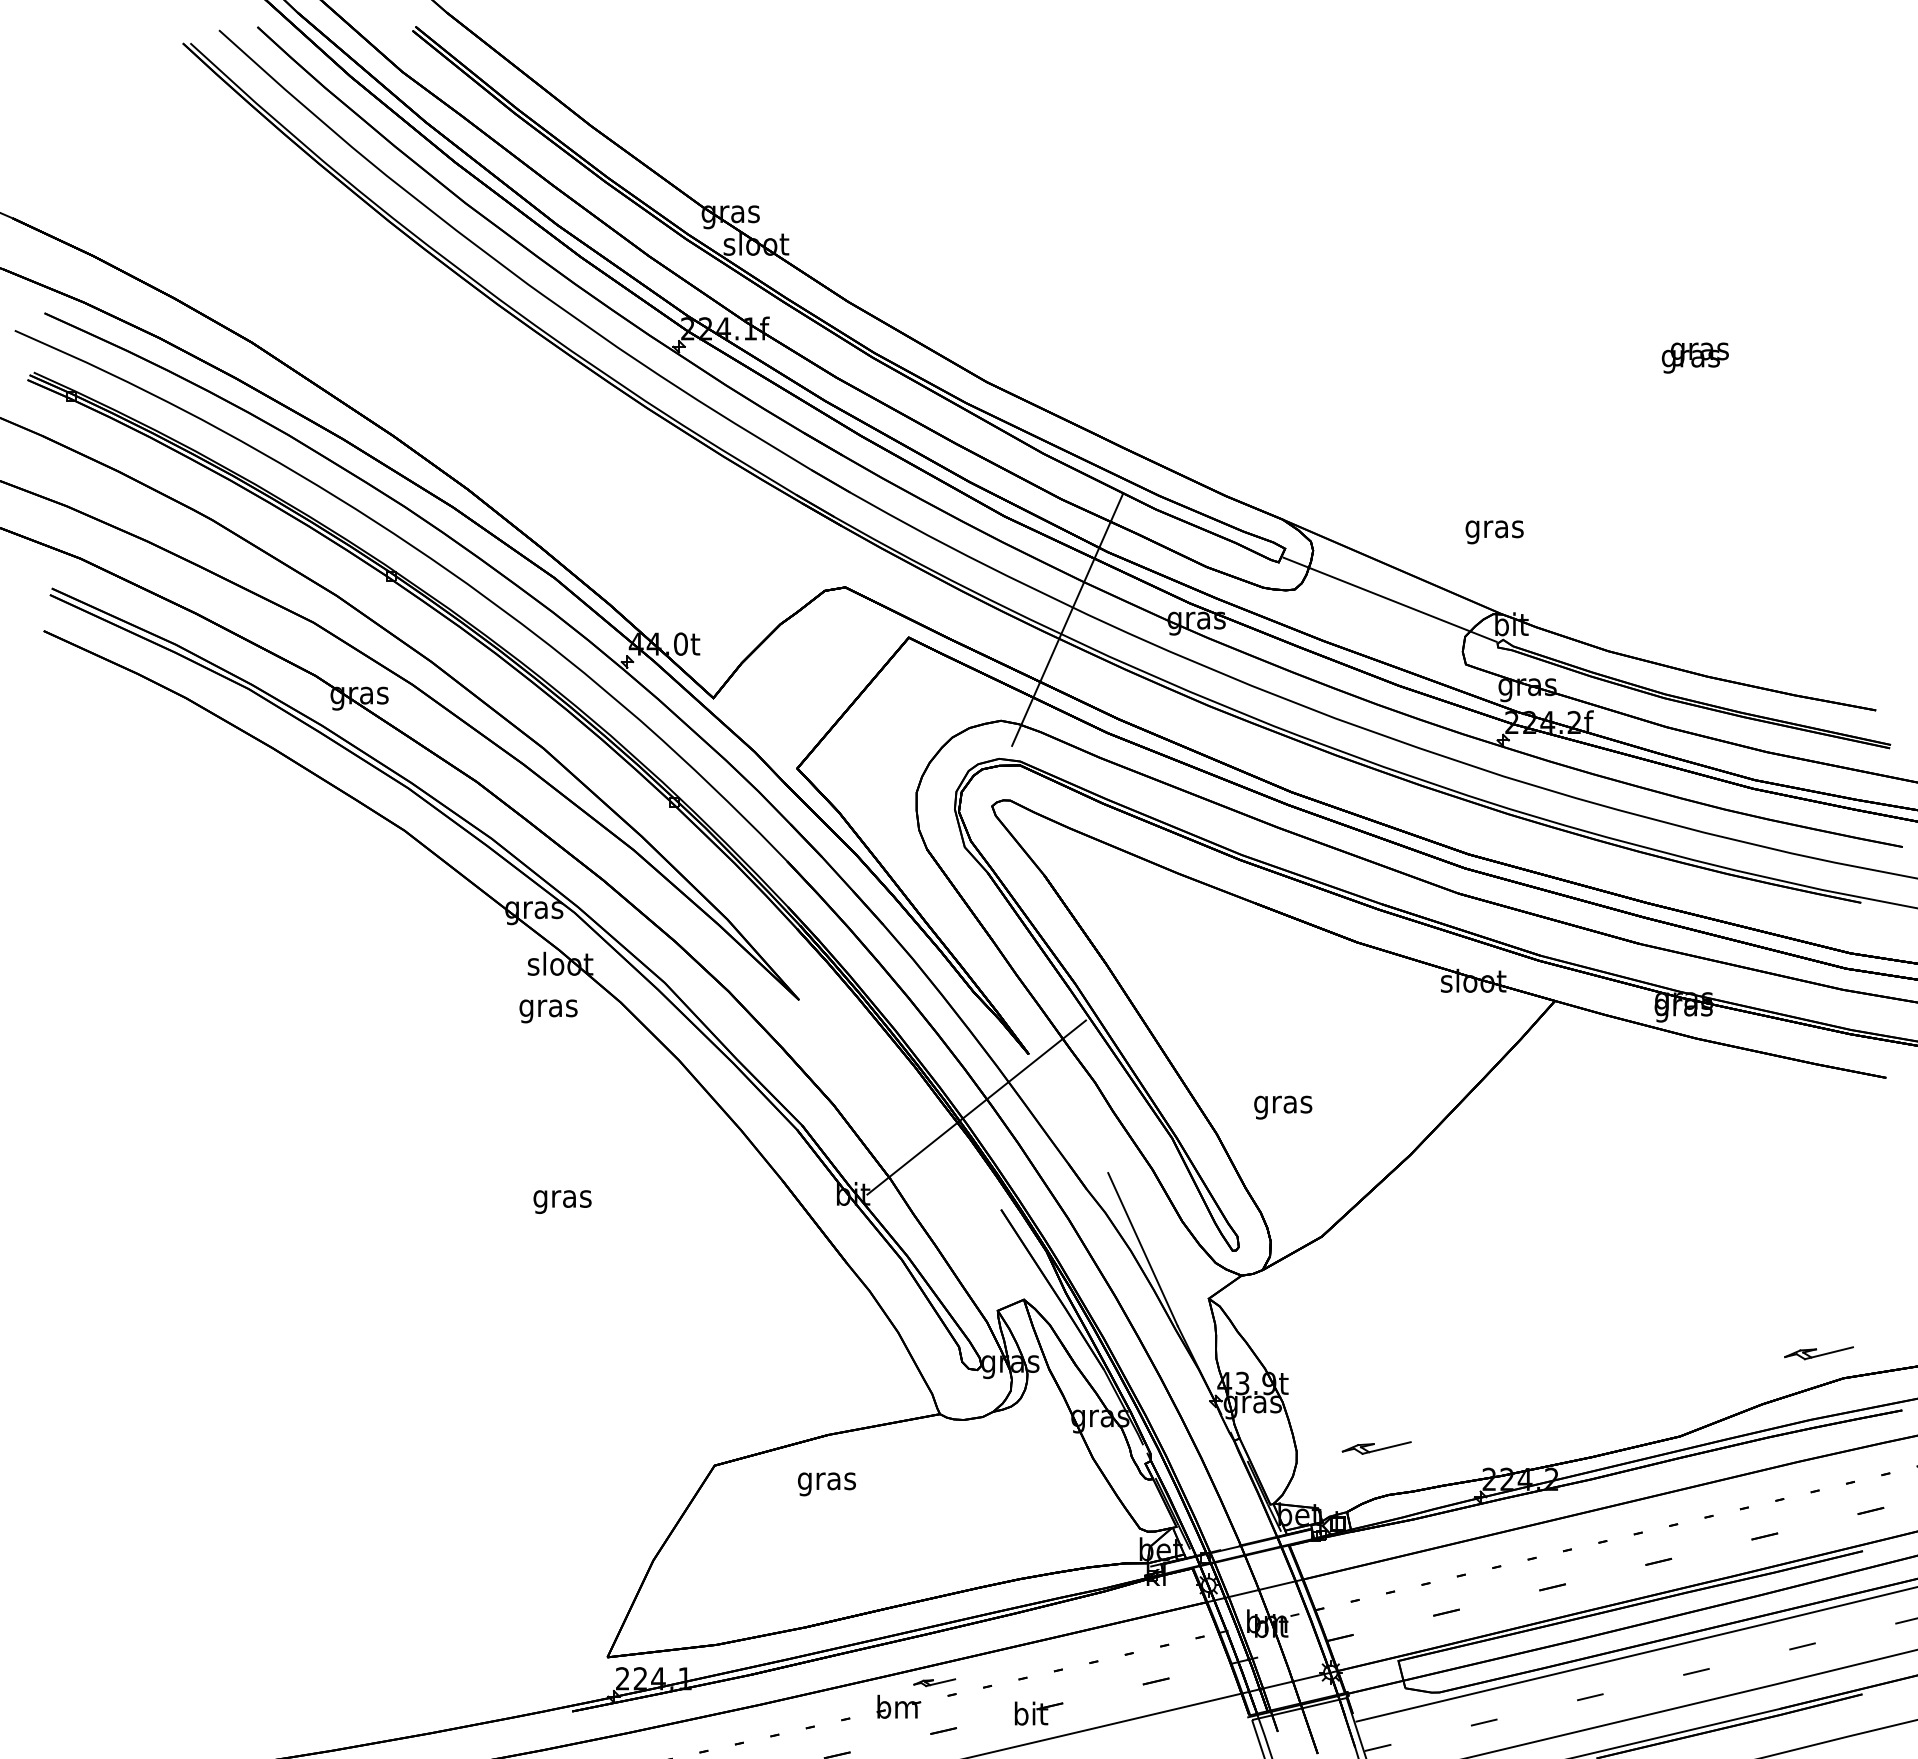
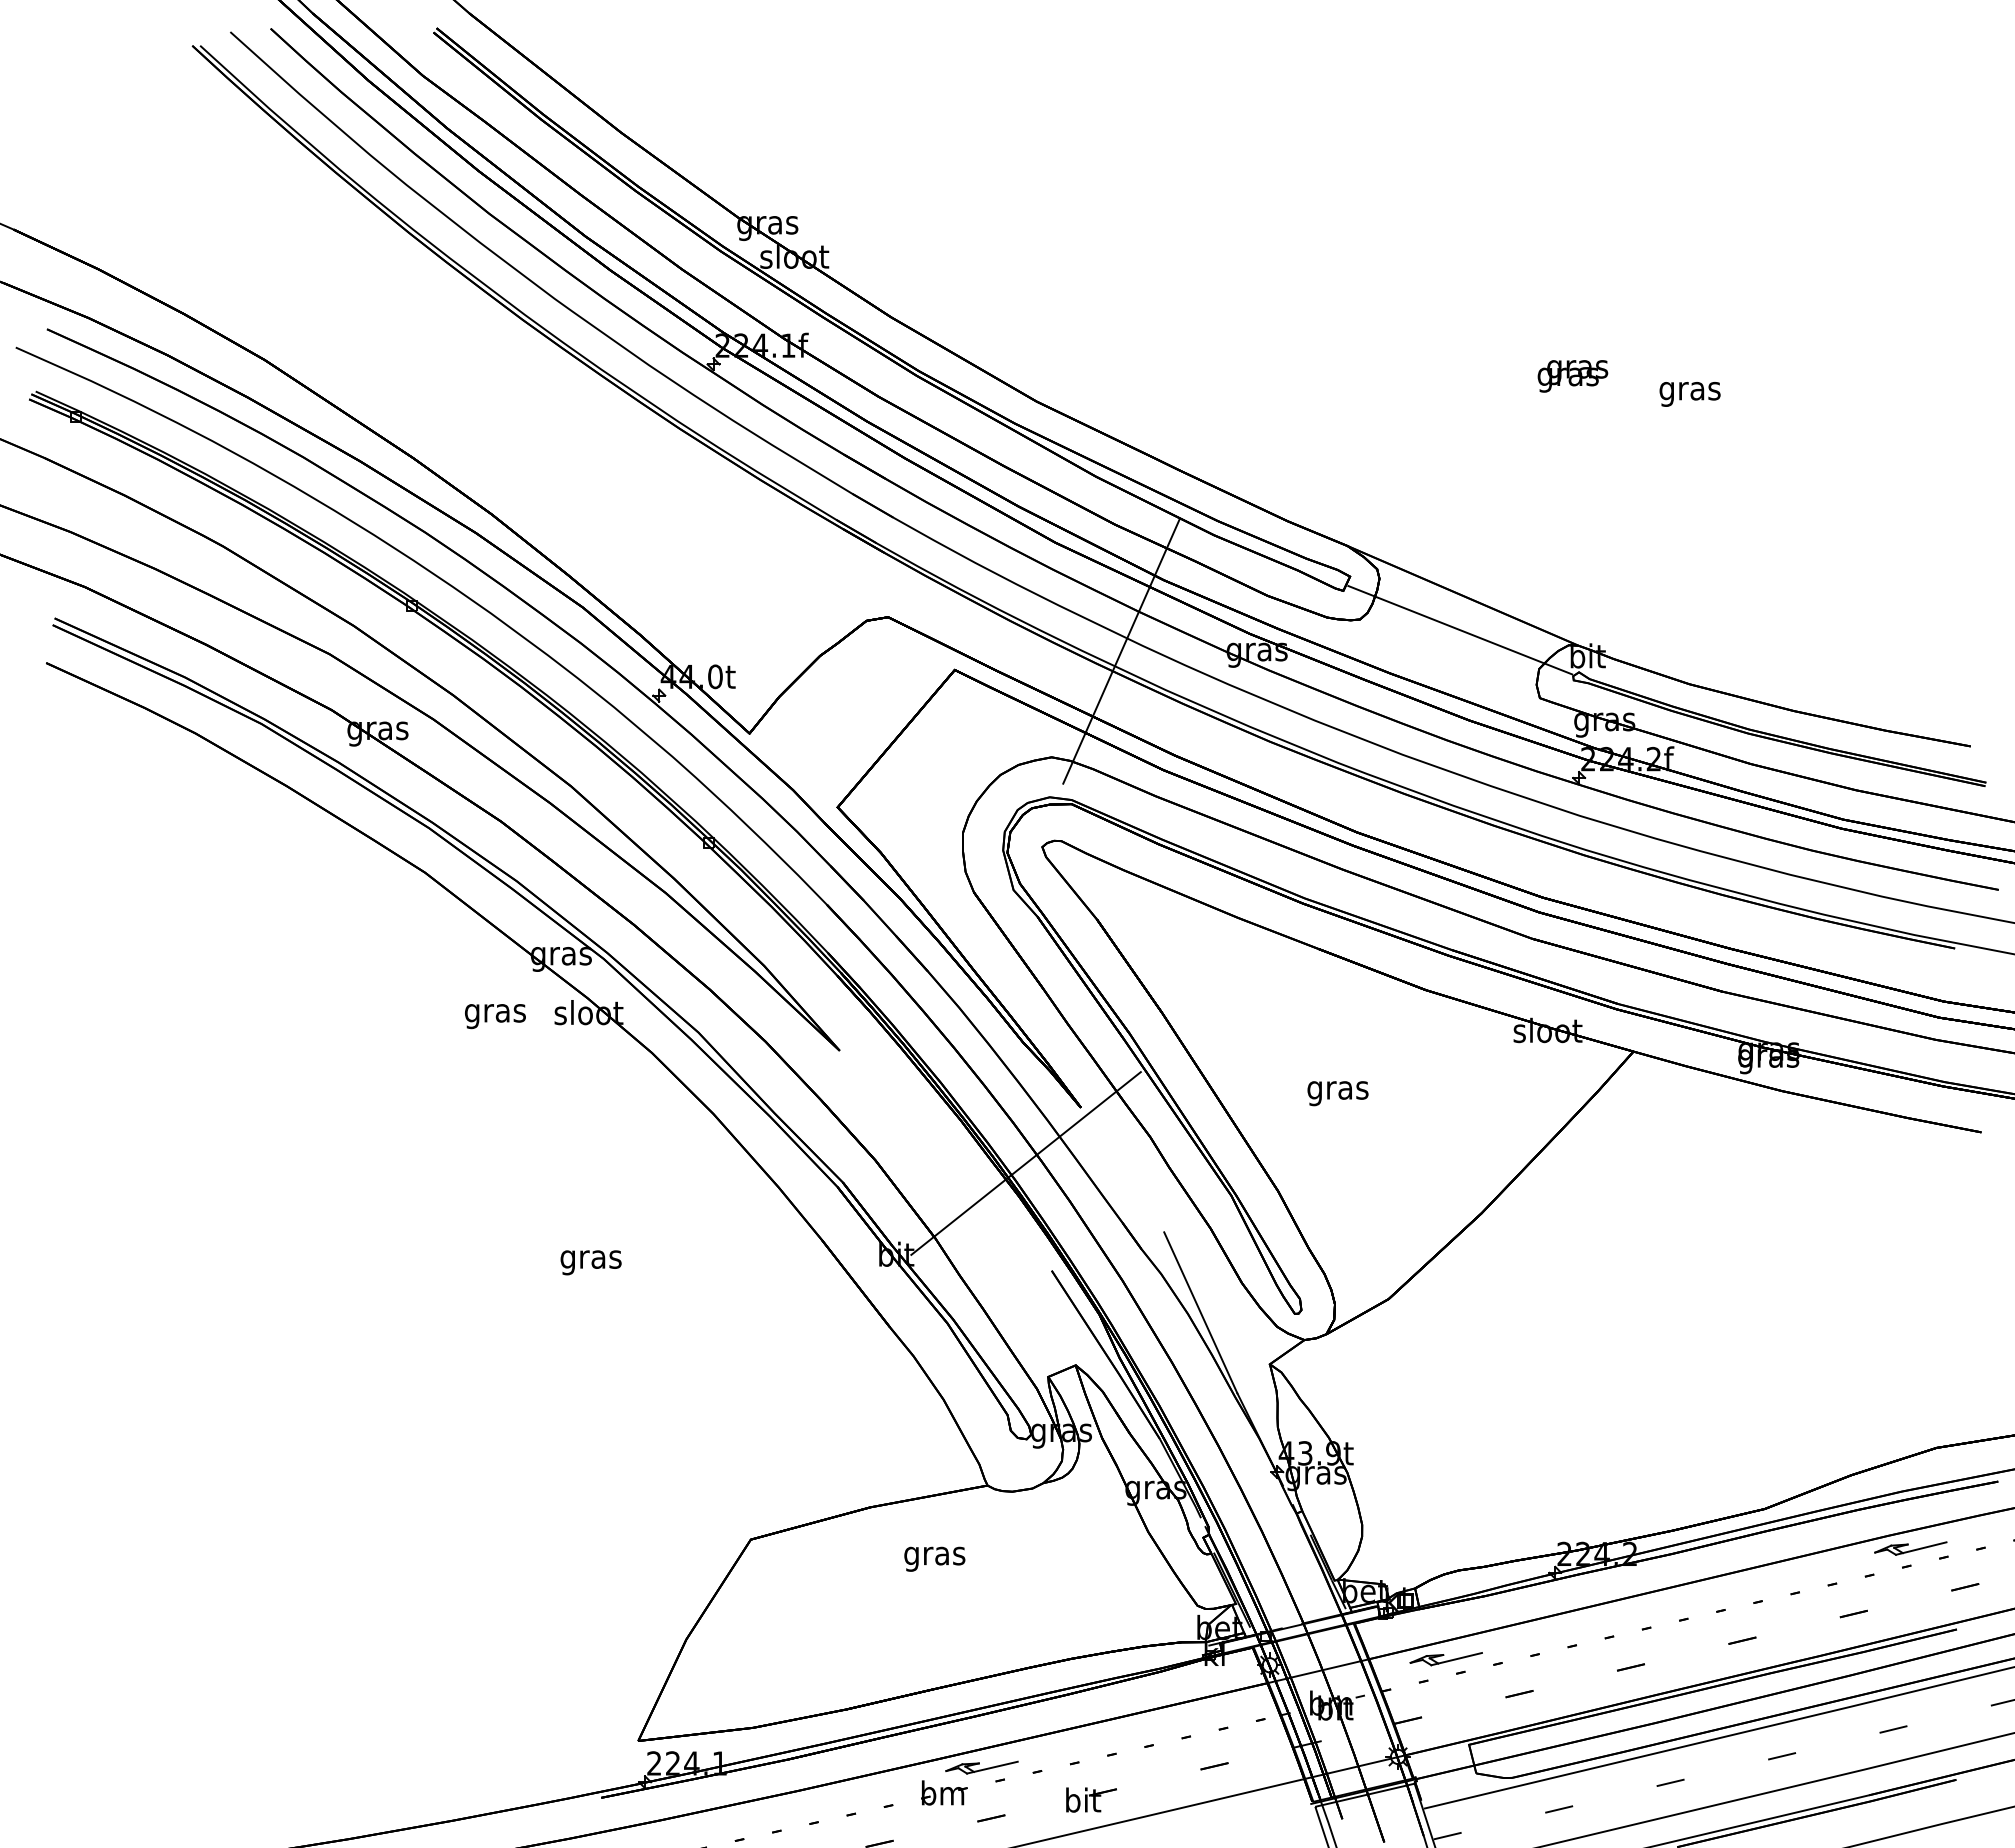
text: (1694, 358) -> (1572, 376), moved
text: (1494, 532) -> (1689, 394), moved
text: (548, 1011) -> (495, 1016), moved
text: (1282, 1107) -> (1337, 1093), moved
part: (1818, 1353) -> (1910, 1548), moved
part: (1376, 1448) -> (1445, 1659), moved
text: (826, 1483) -> (934, 1558), moved
part: (934, 1682) -> (981, 1767), size x1.67

